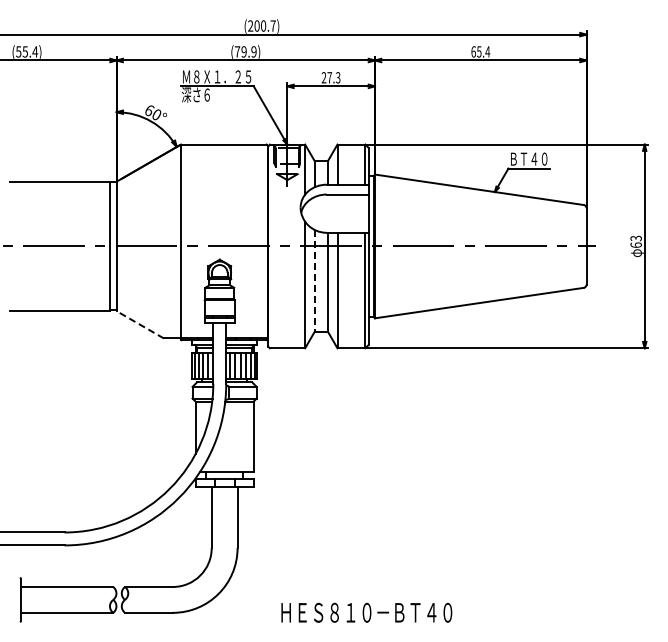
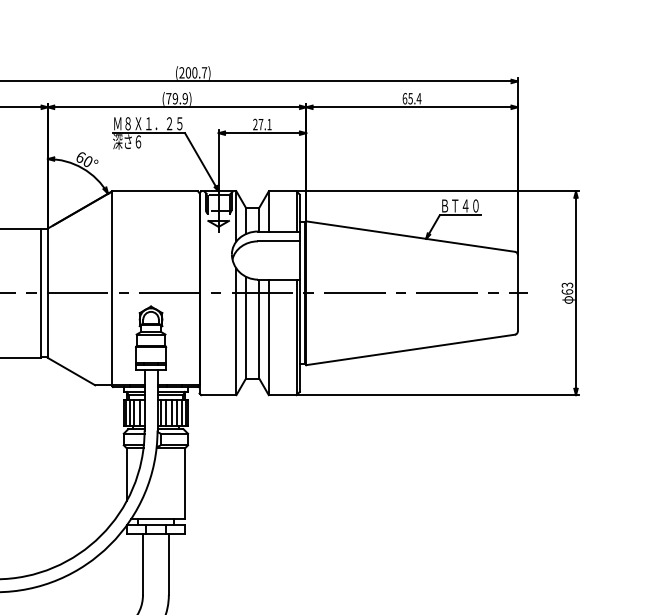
text: (338, 77) -> (269, 124), 27.3 -> 27.1
line: (314, 281) -> (245, 328), dashed -> solid
line: (139, 324) -> (70, 371), dashed -> solid

